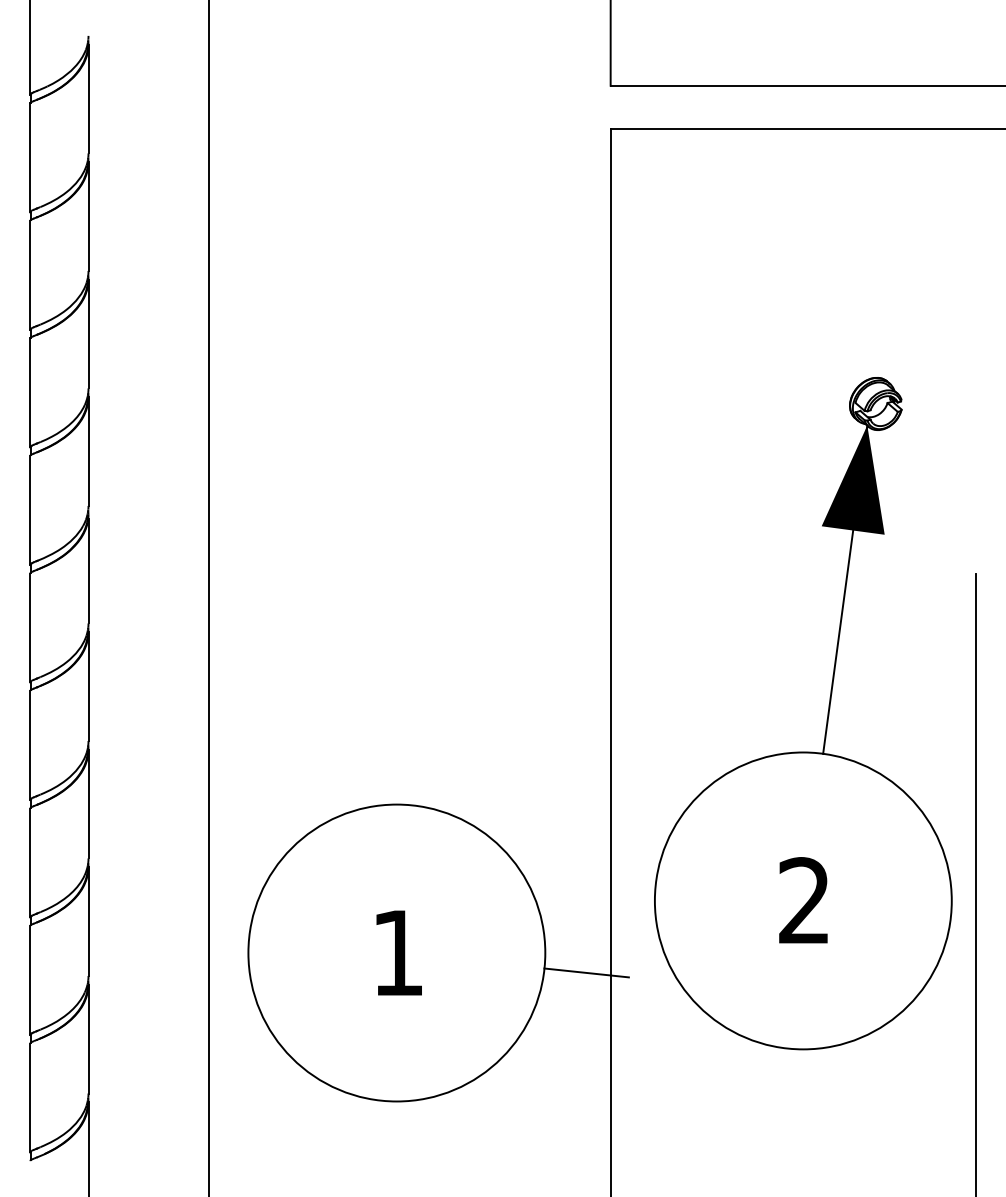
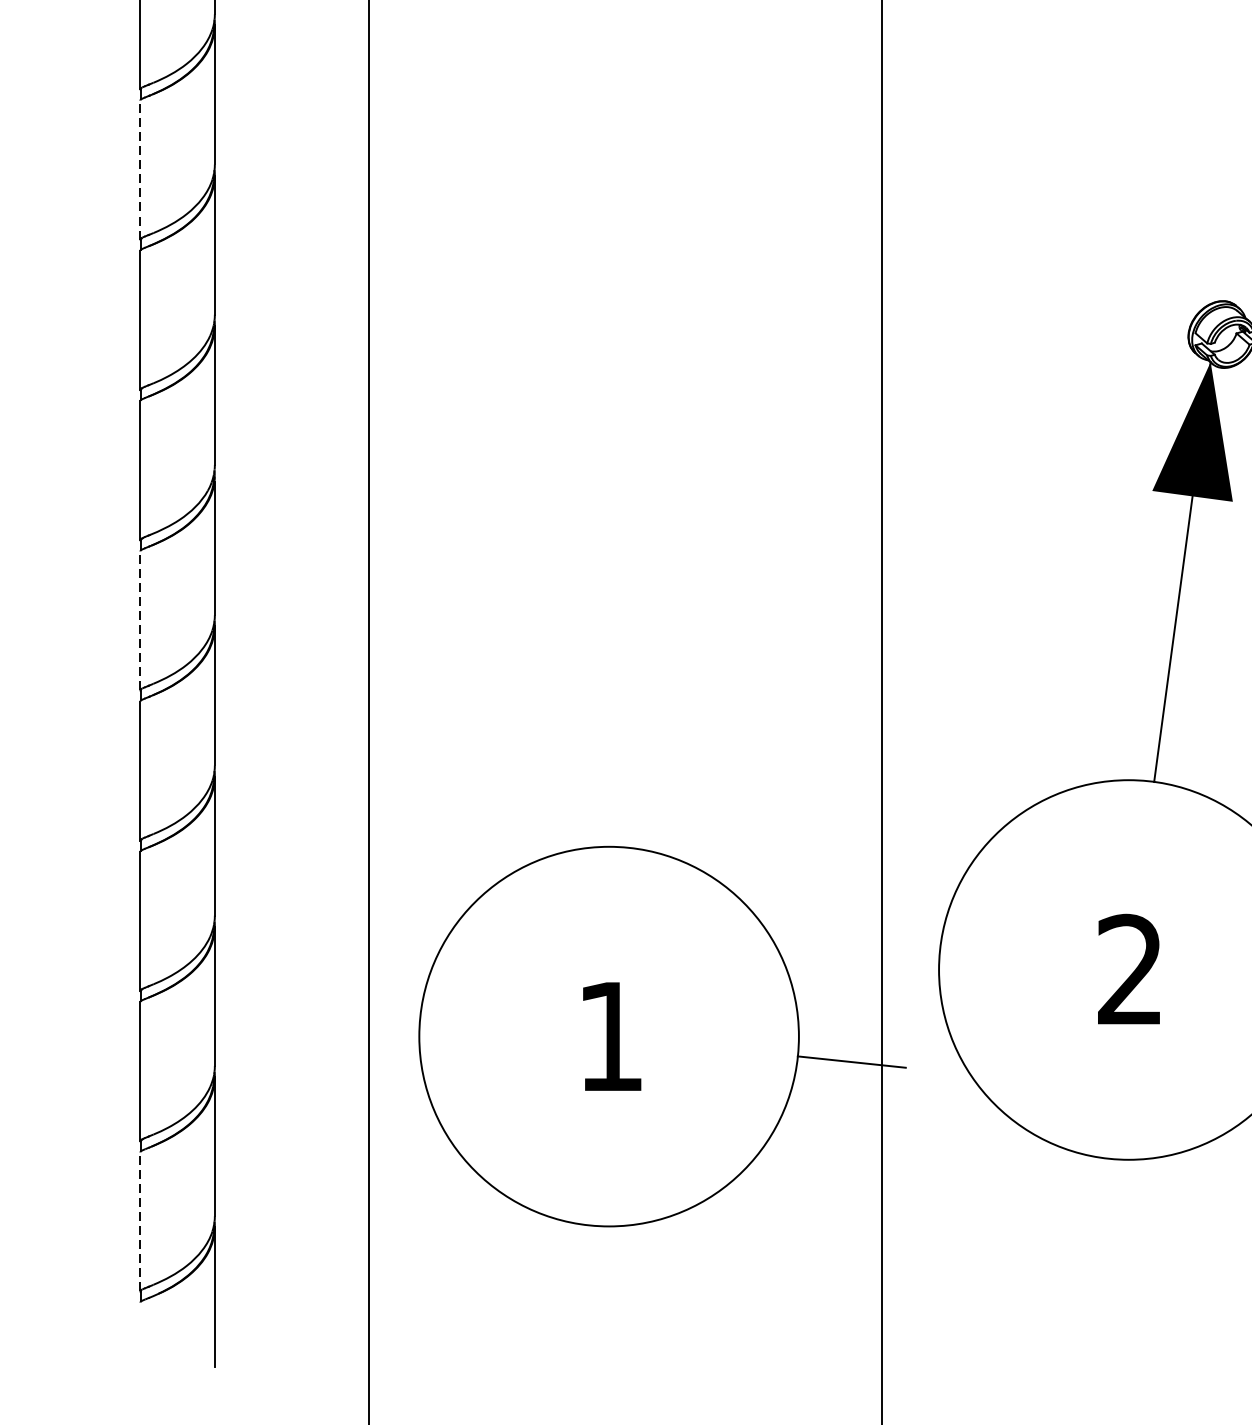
line: (30, 274) -> (140, 169), solid -> dashed
line: (30, 627) -> (140, 620), solid -> dashed
line: (30, 1097) -> (140, 1221), solid -> dashed

